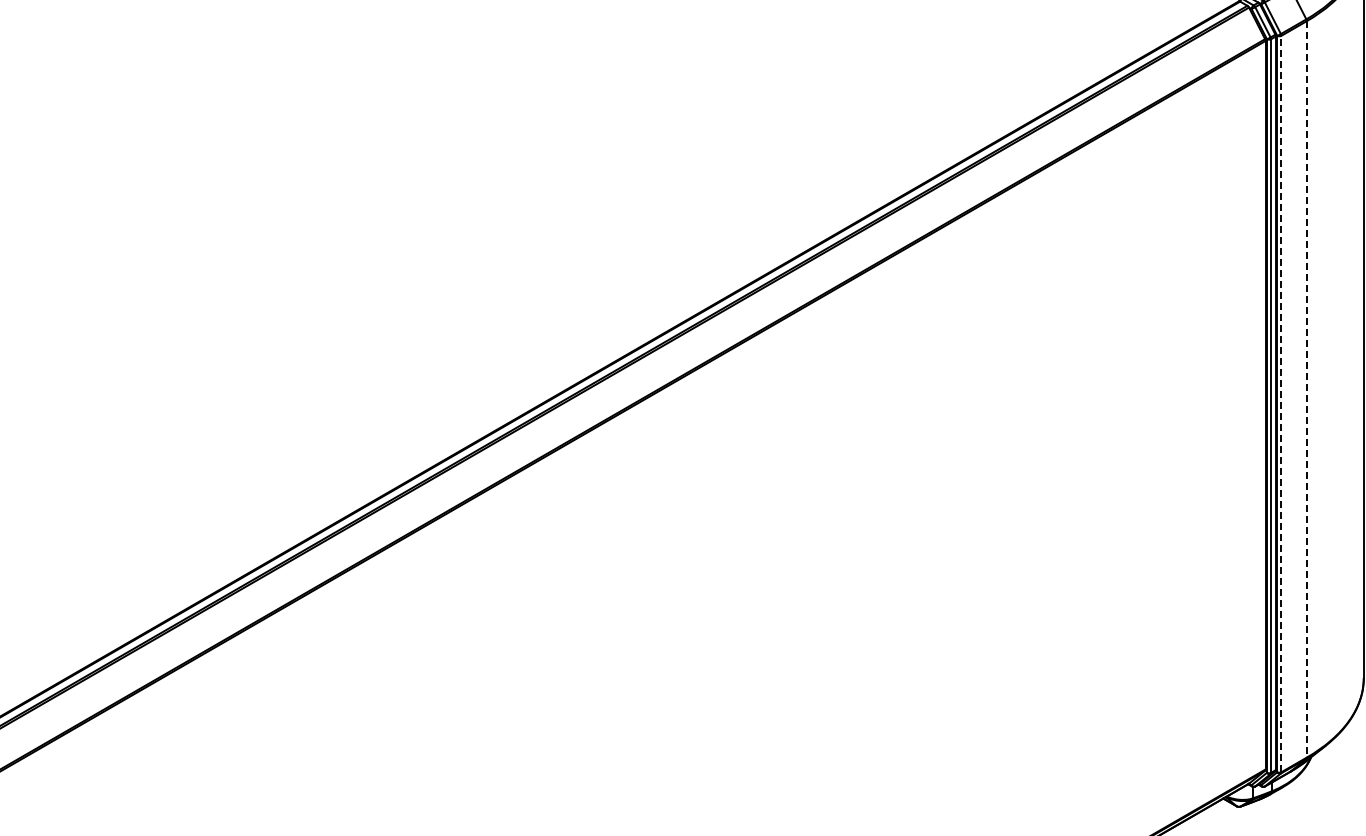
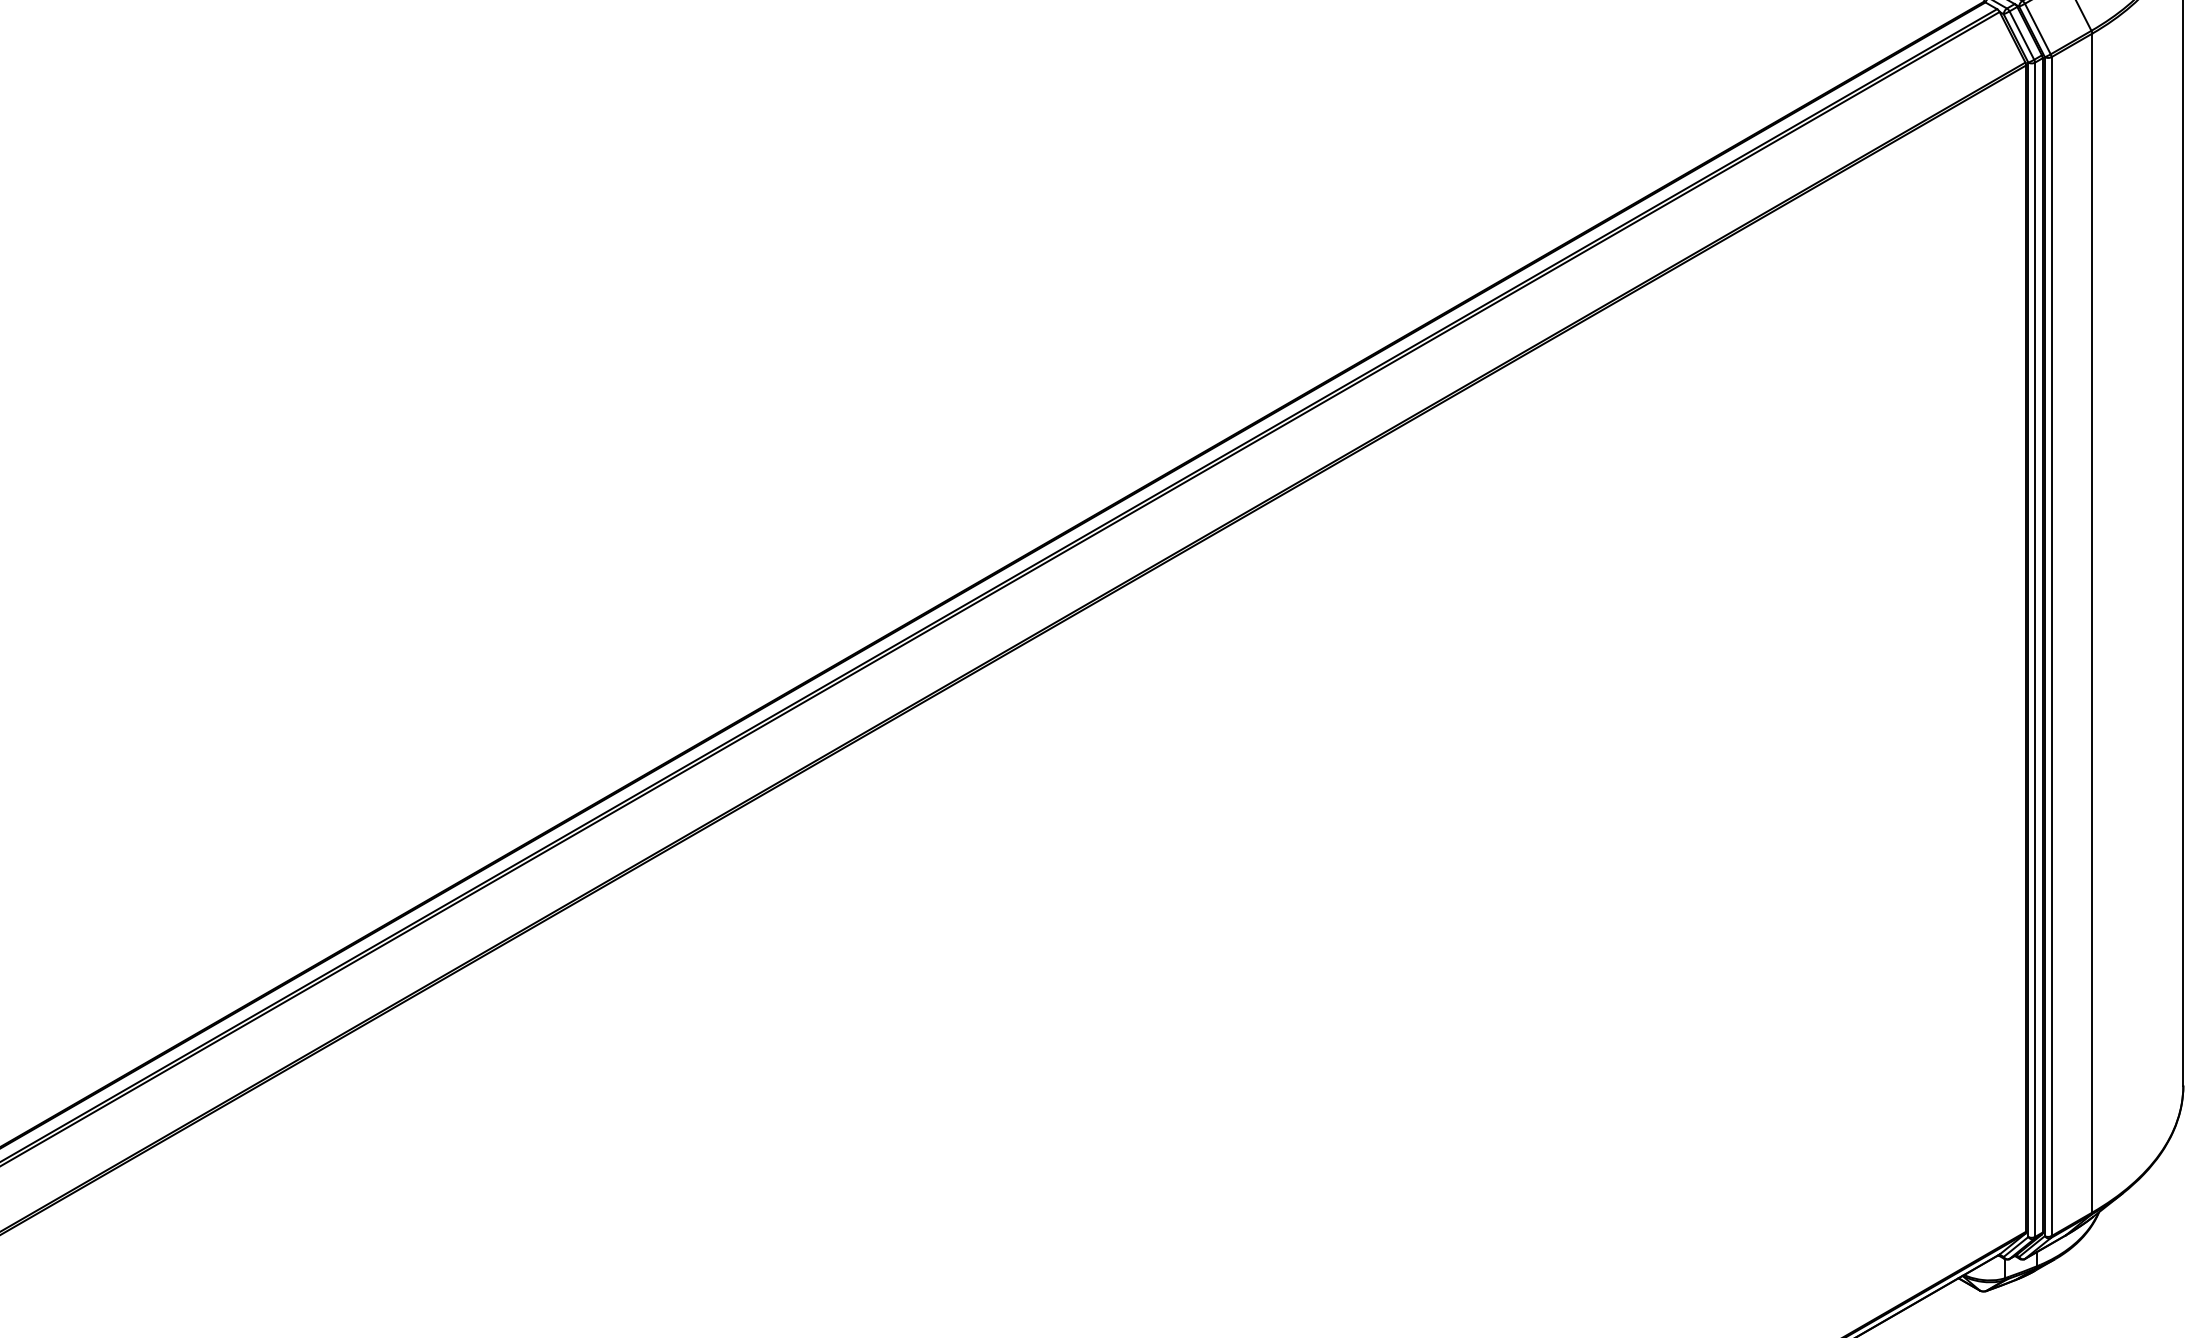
line: (1306, 389) -> (2091, 623), dashed -> solid
line: (1281, 403) -> (2051, 645), dashed -> solid

